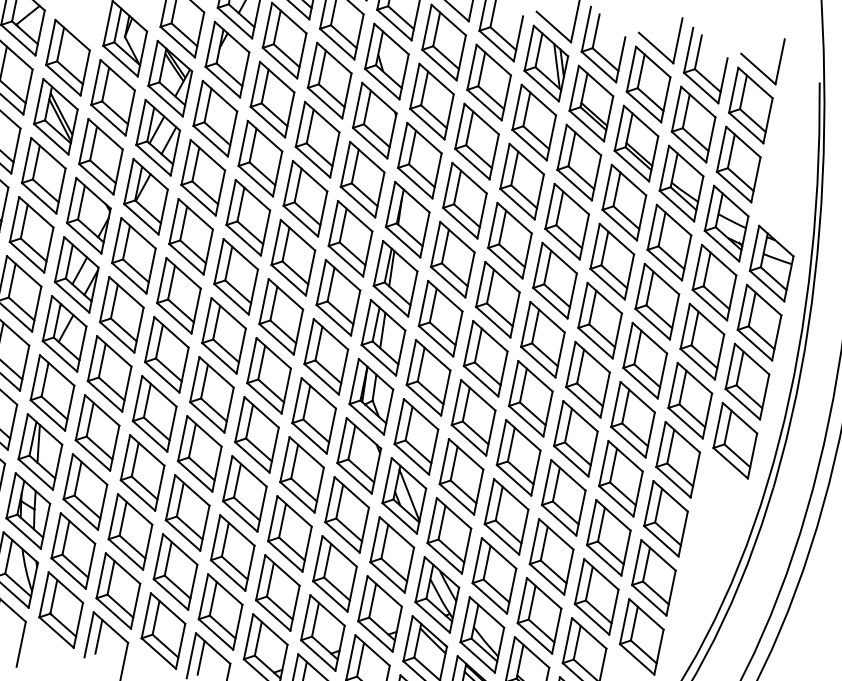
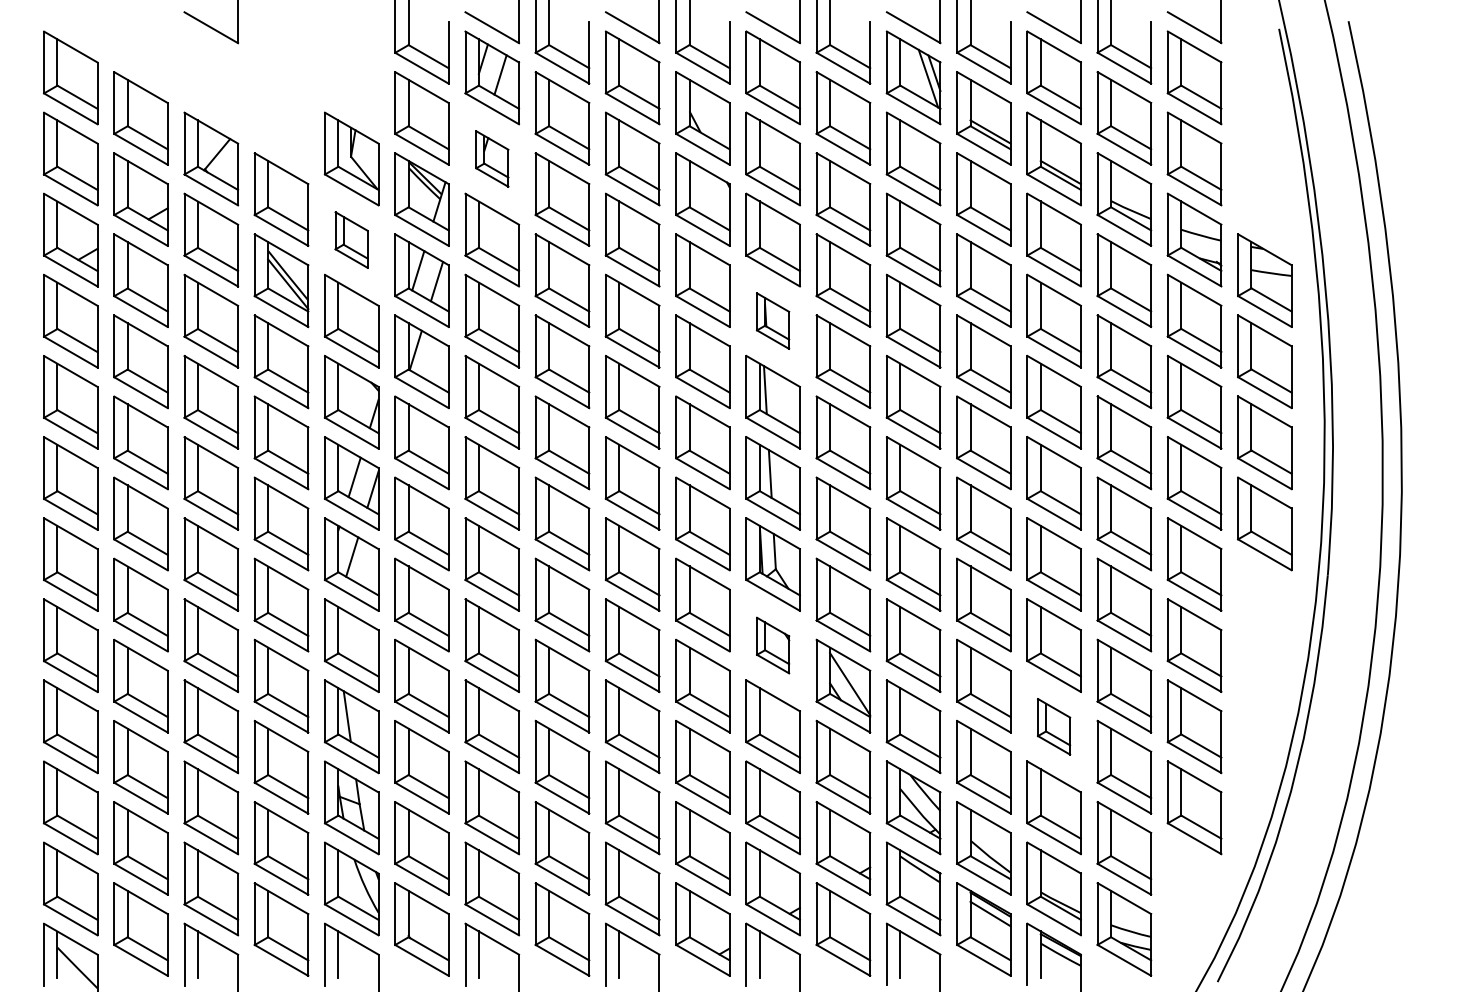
part: (227, 59) -> (492, 158), size x0.6
part: (113, 97) -> (351, 239), size x0.6
part: (407, 219) -> (772, 320), size x0.6
part: (358, 455) -> (772, 645), size x0.6
part: (551, 556) -> (1053, 726), size x0.6

